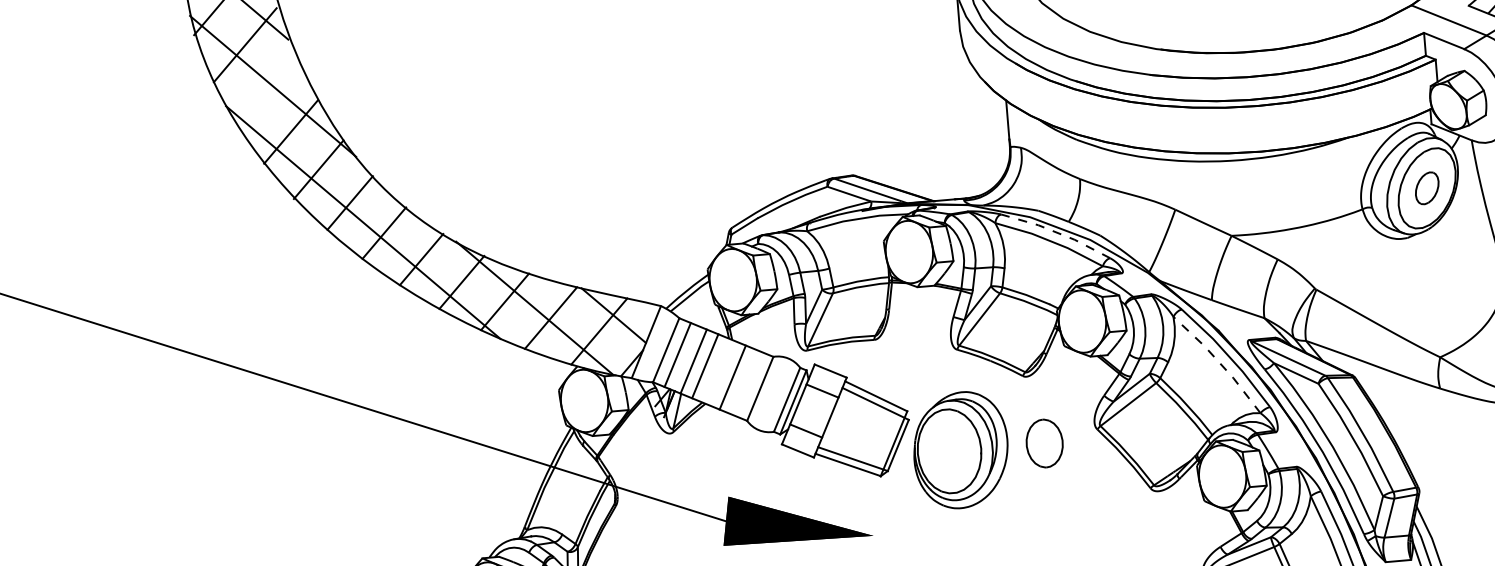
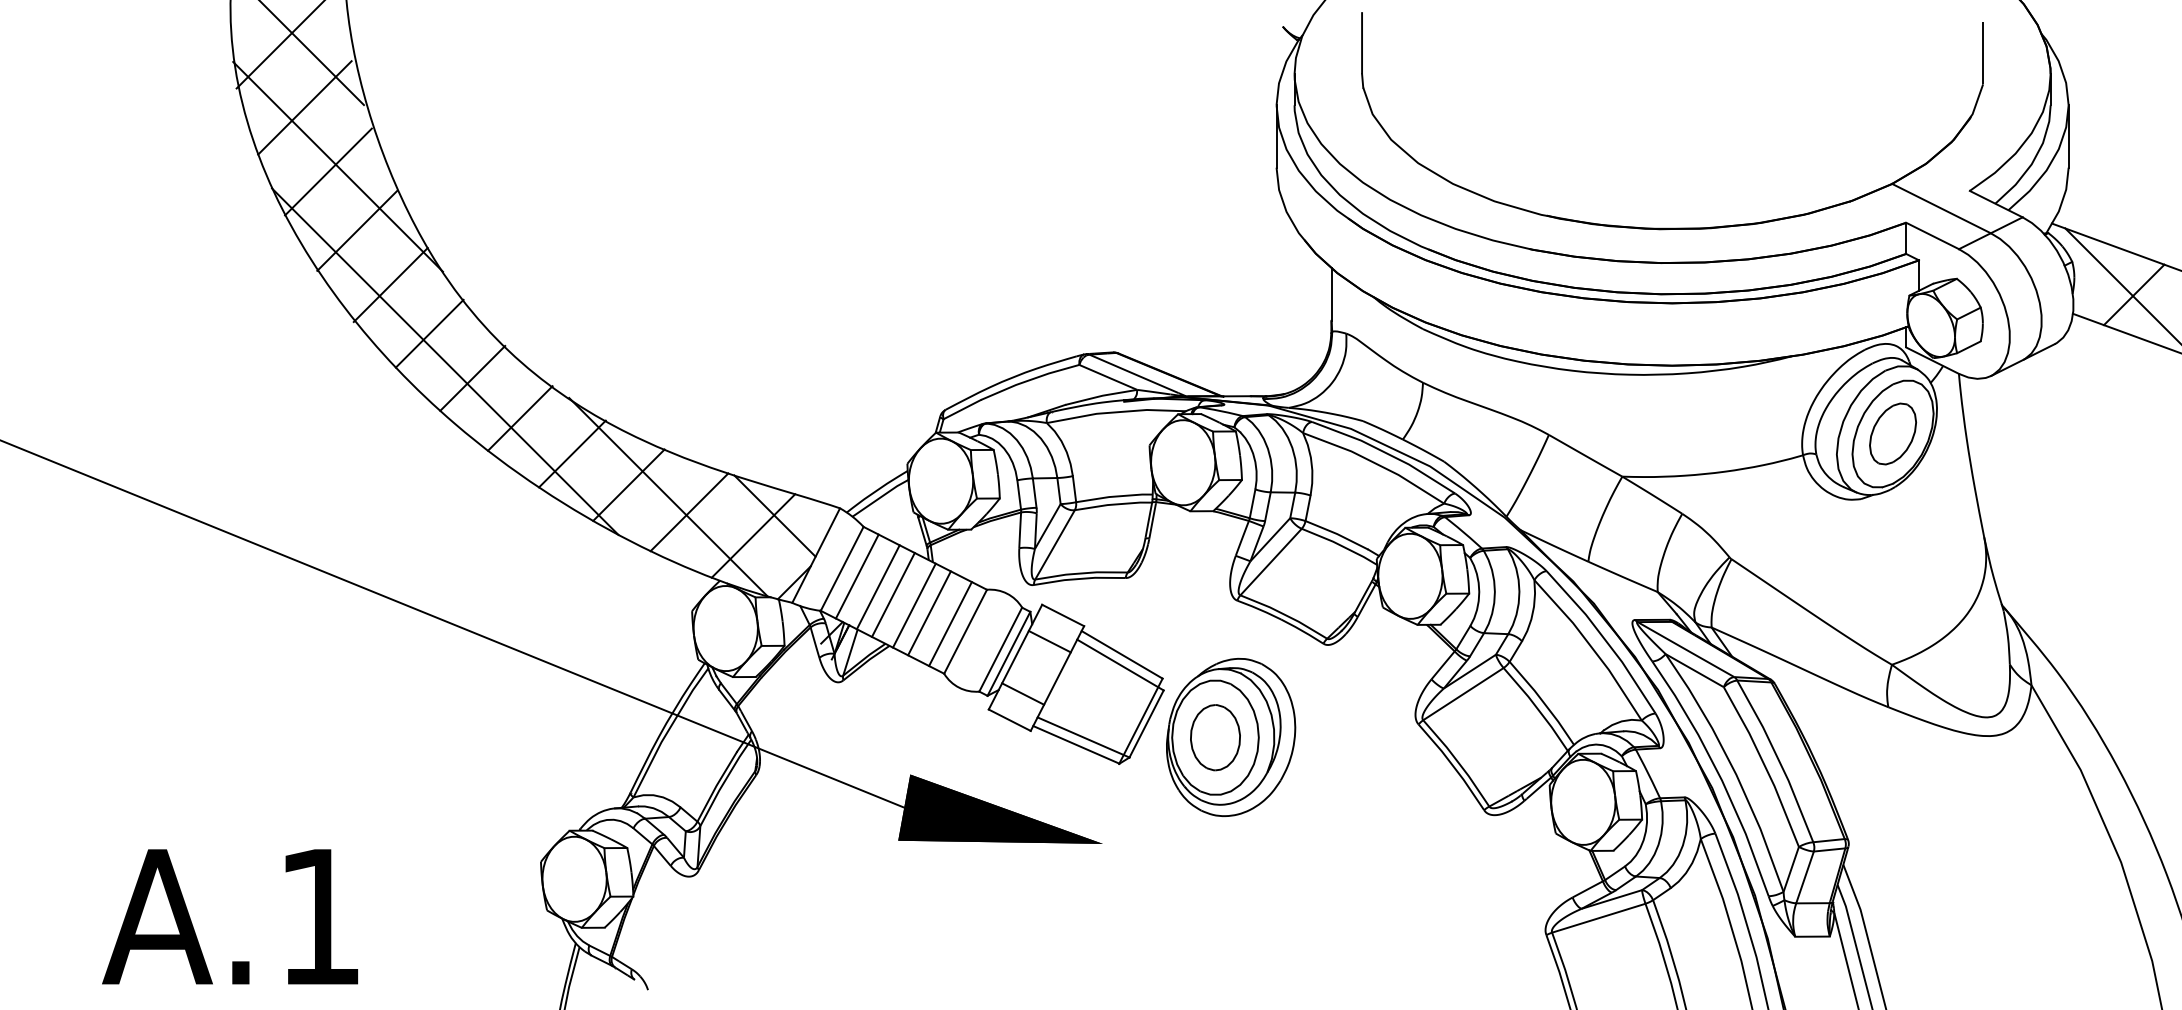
line: (266, 90) -> (328, 171), added
part: (1427, 187) -> (1893, 433), size x1.43
line: (1057, 233) -> (1386, 453), dashed -> solid
line: (1219, 362) -> (1591, 647), dashed -> solid
line: (721, 372) -> (914, 605), added
line: (748, 384) -> (950, 624), added
part: (1044, 443) -> (1215, 737), moved

